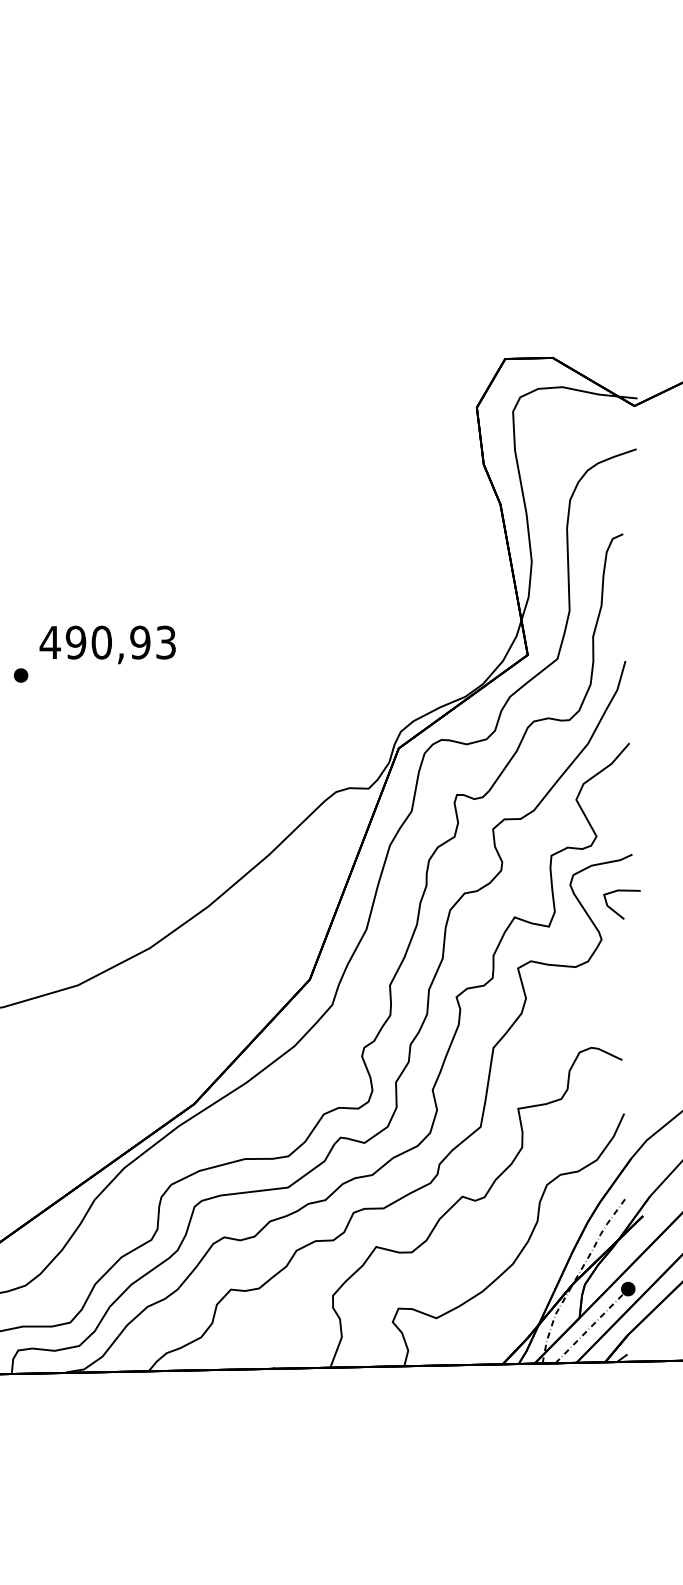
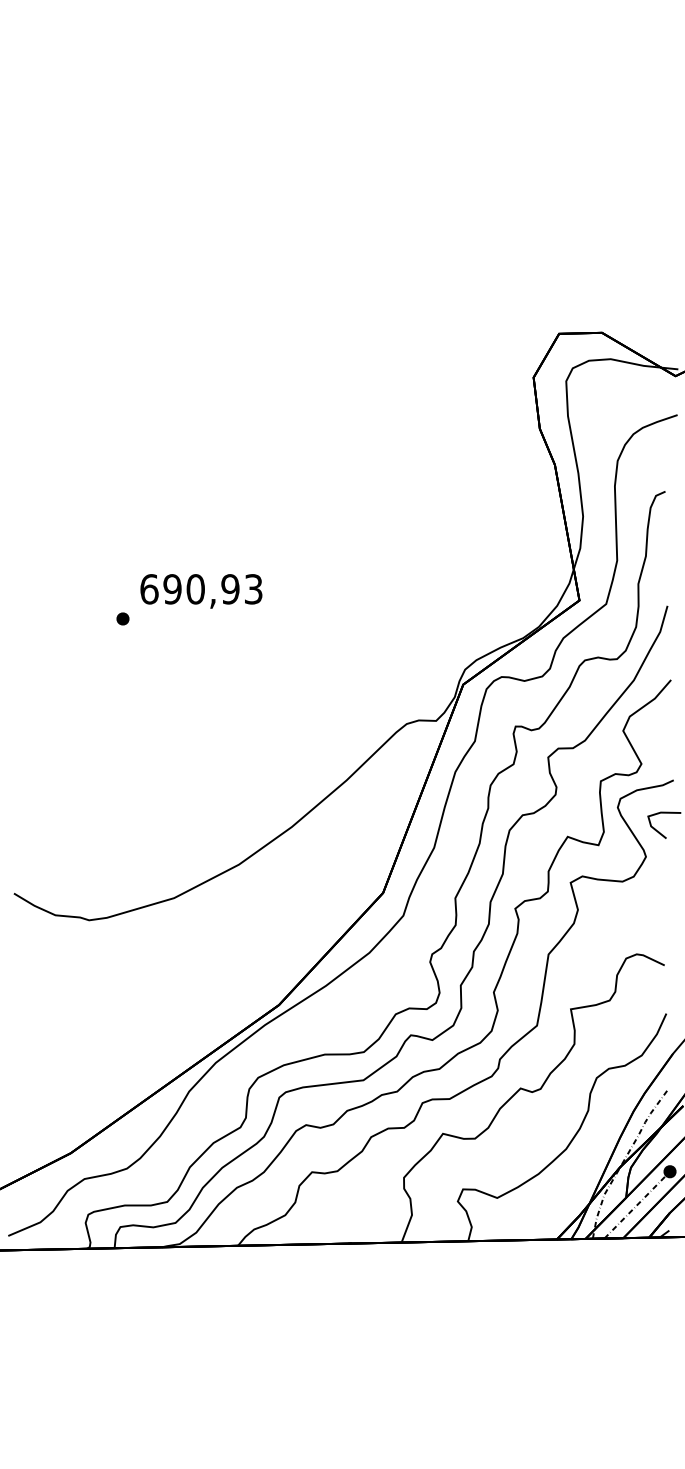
text: (49, 642) -> (148, 589), 490,93 -> 690,93

